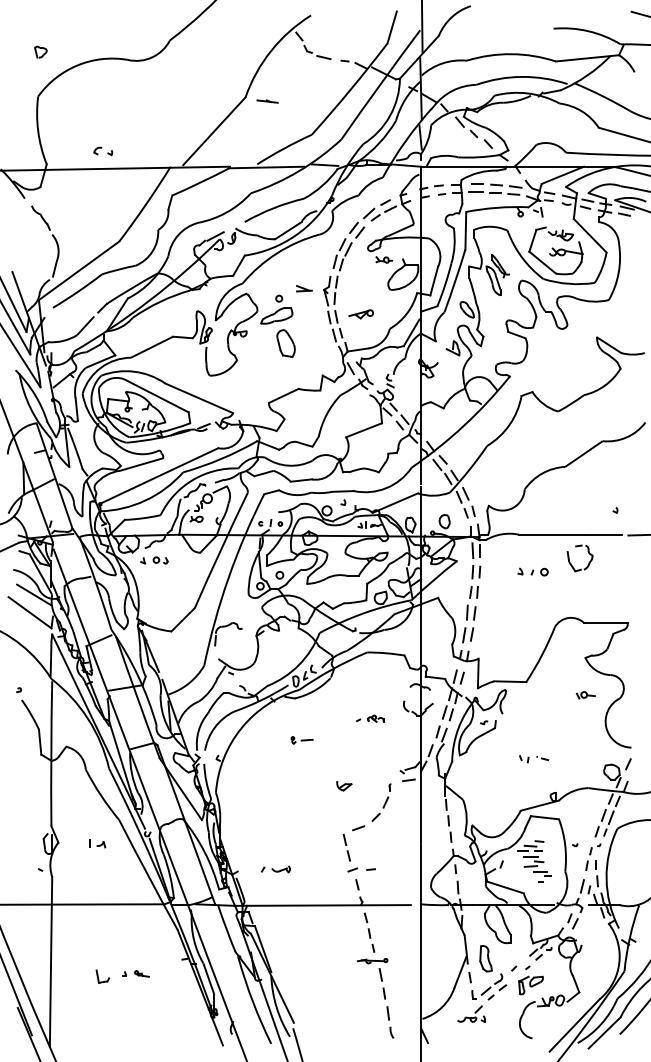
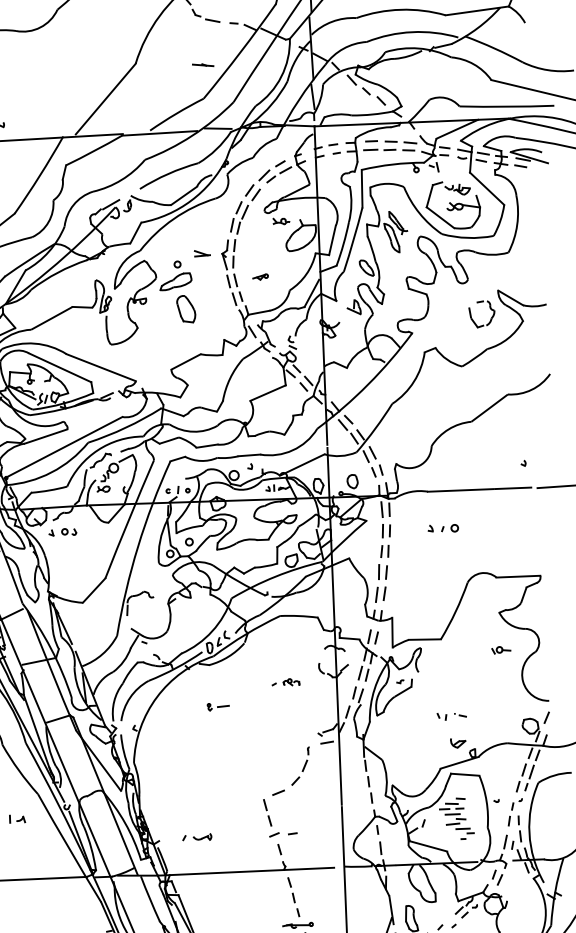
line: (267, 101) -> (203, 65), moved
part: (361, 314) -> (260, 277), size x0.62
part: (571, 563) -> (473, 319), moved
part: (344, 786) -> (458, 743), moved

